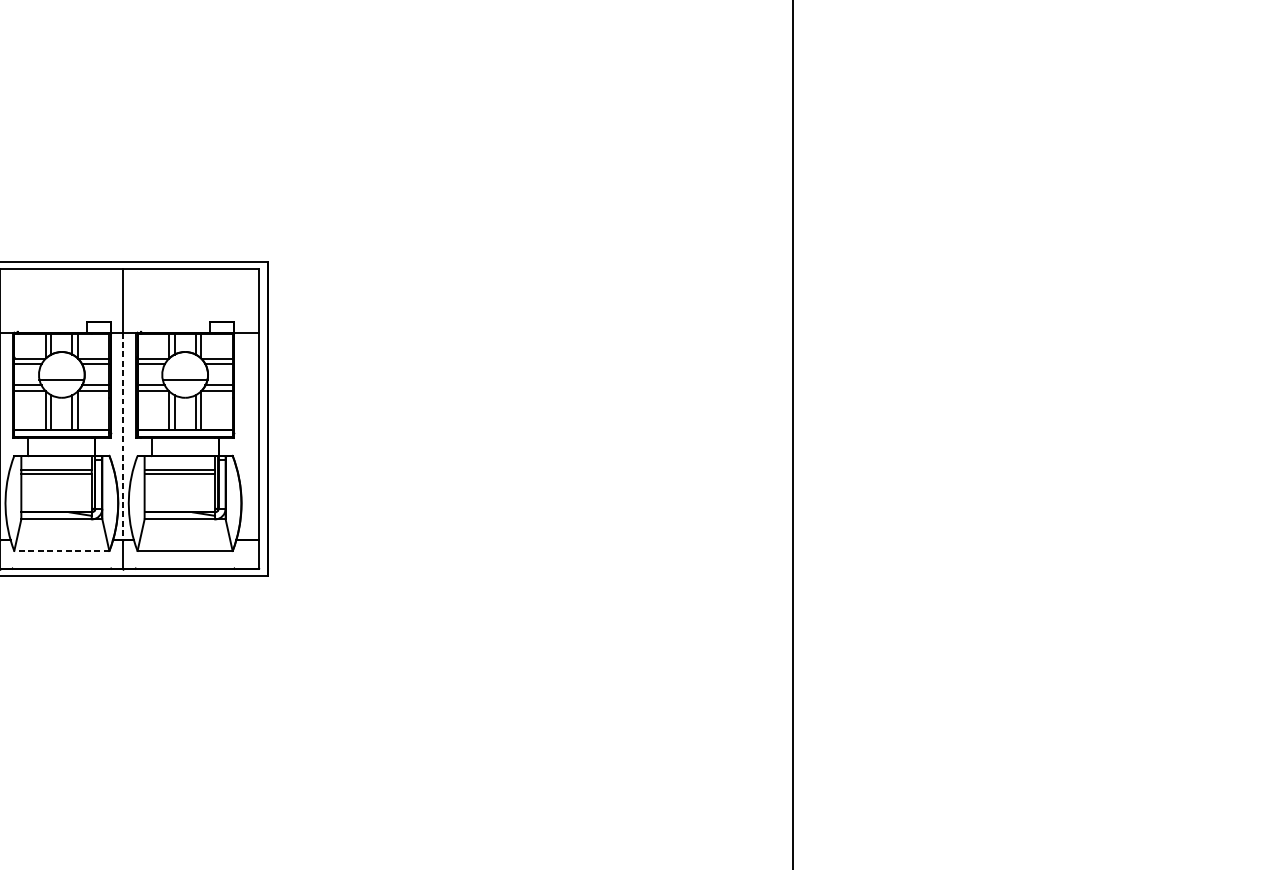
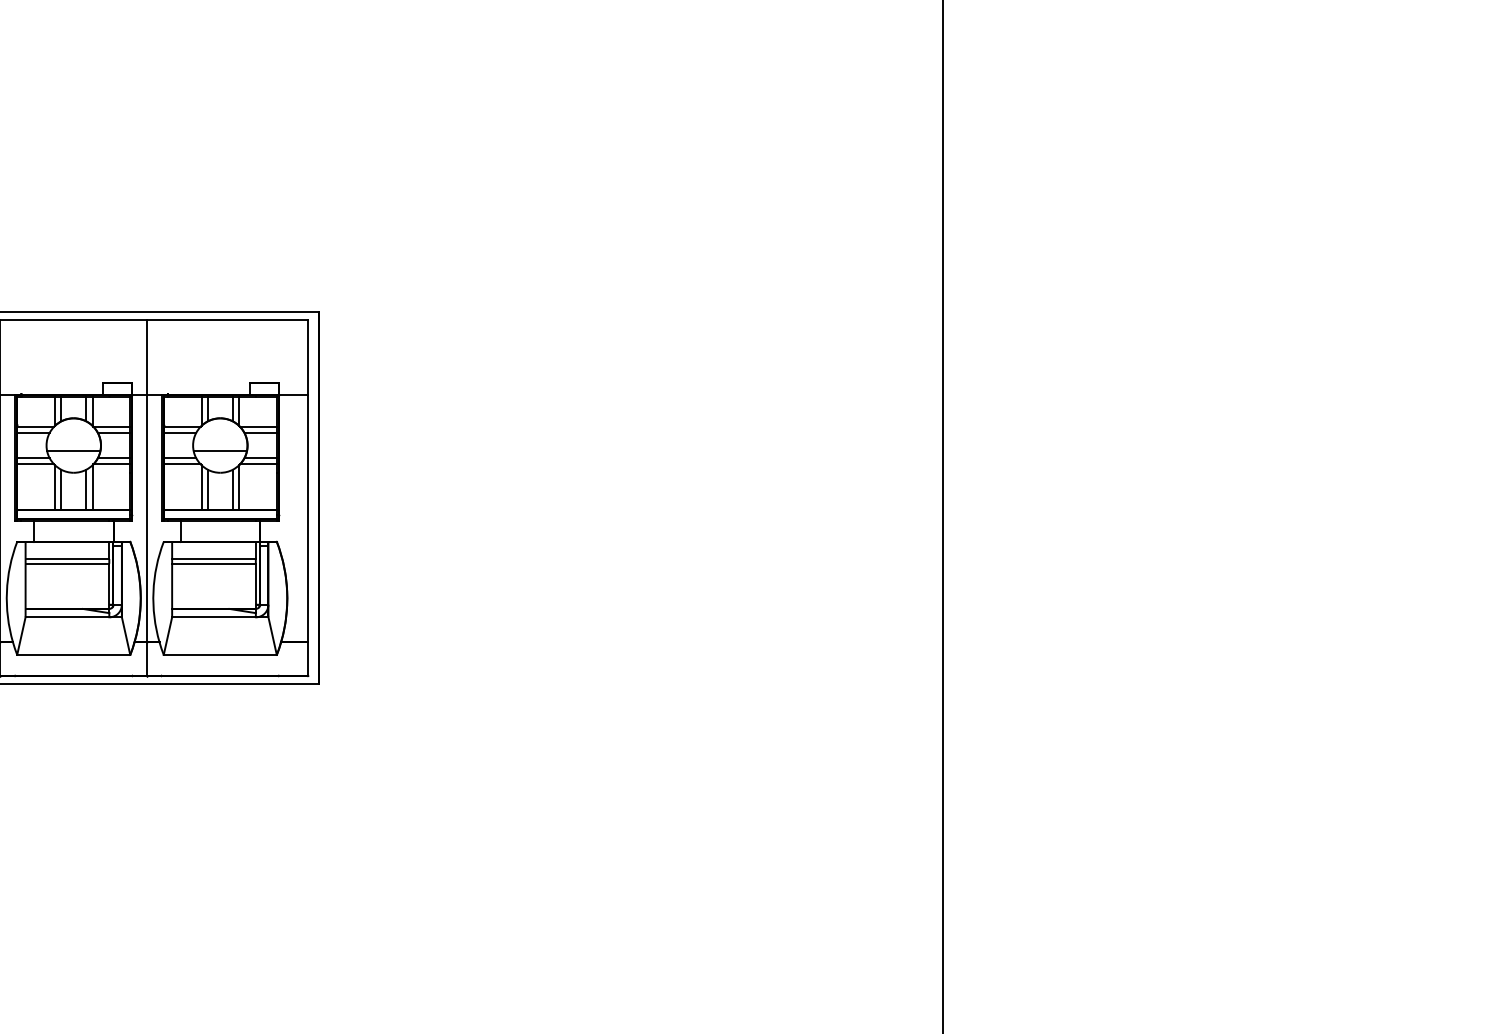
line: (123, 436) -> (146, 518), dashed -> solid
line: (61, 550) -> (73, 654), dashed -> solid

